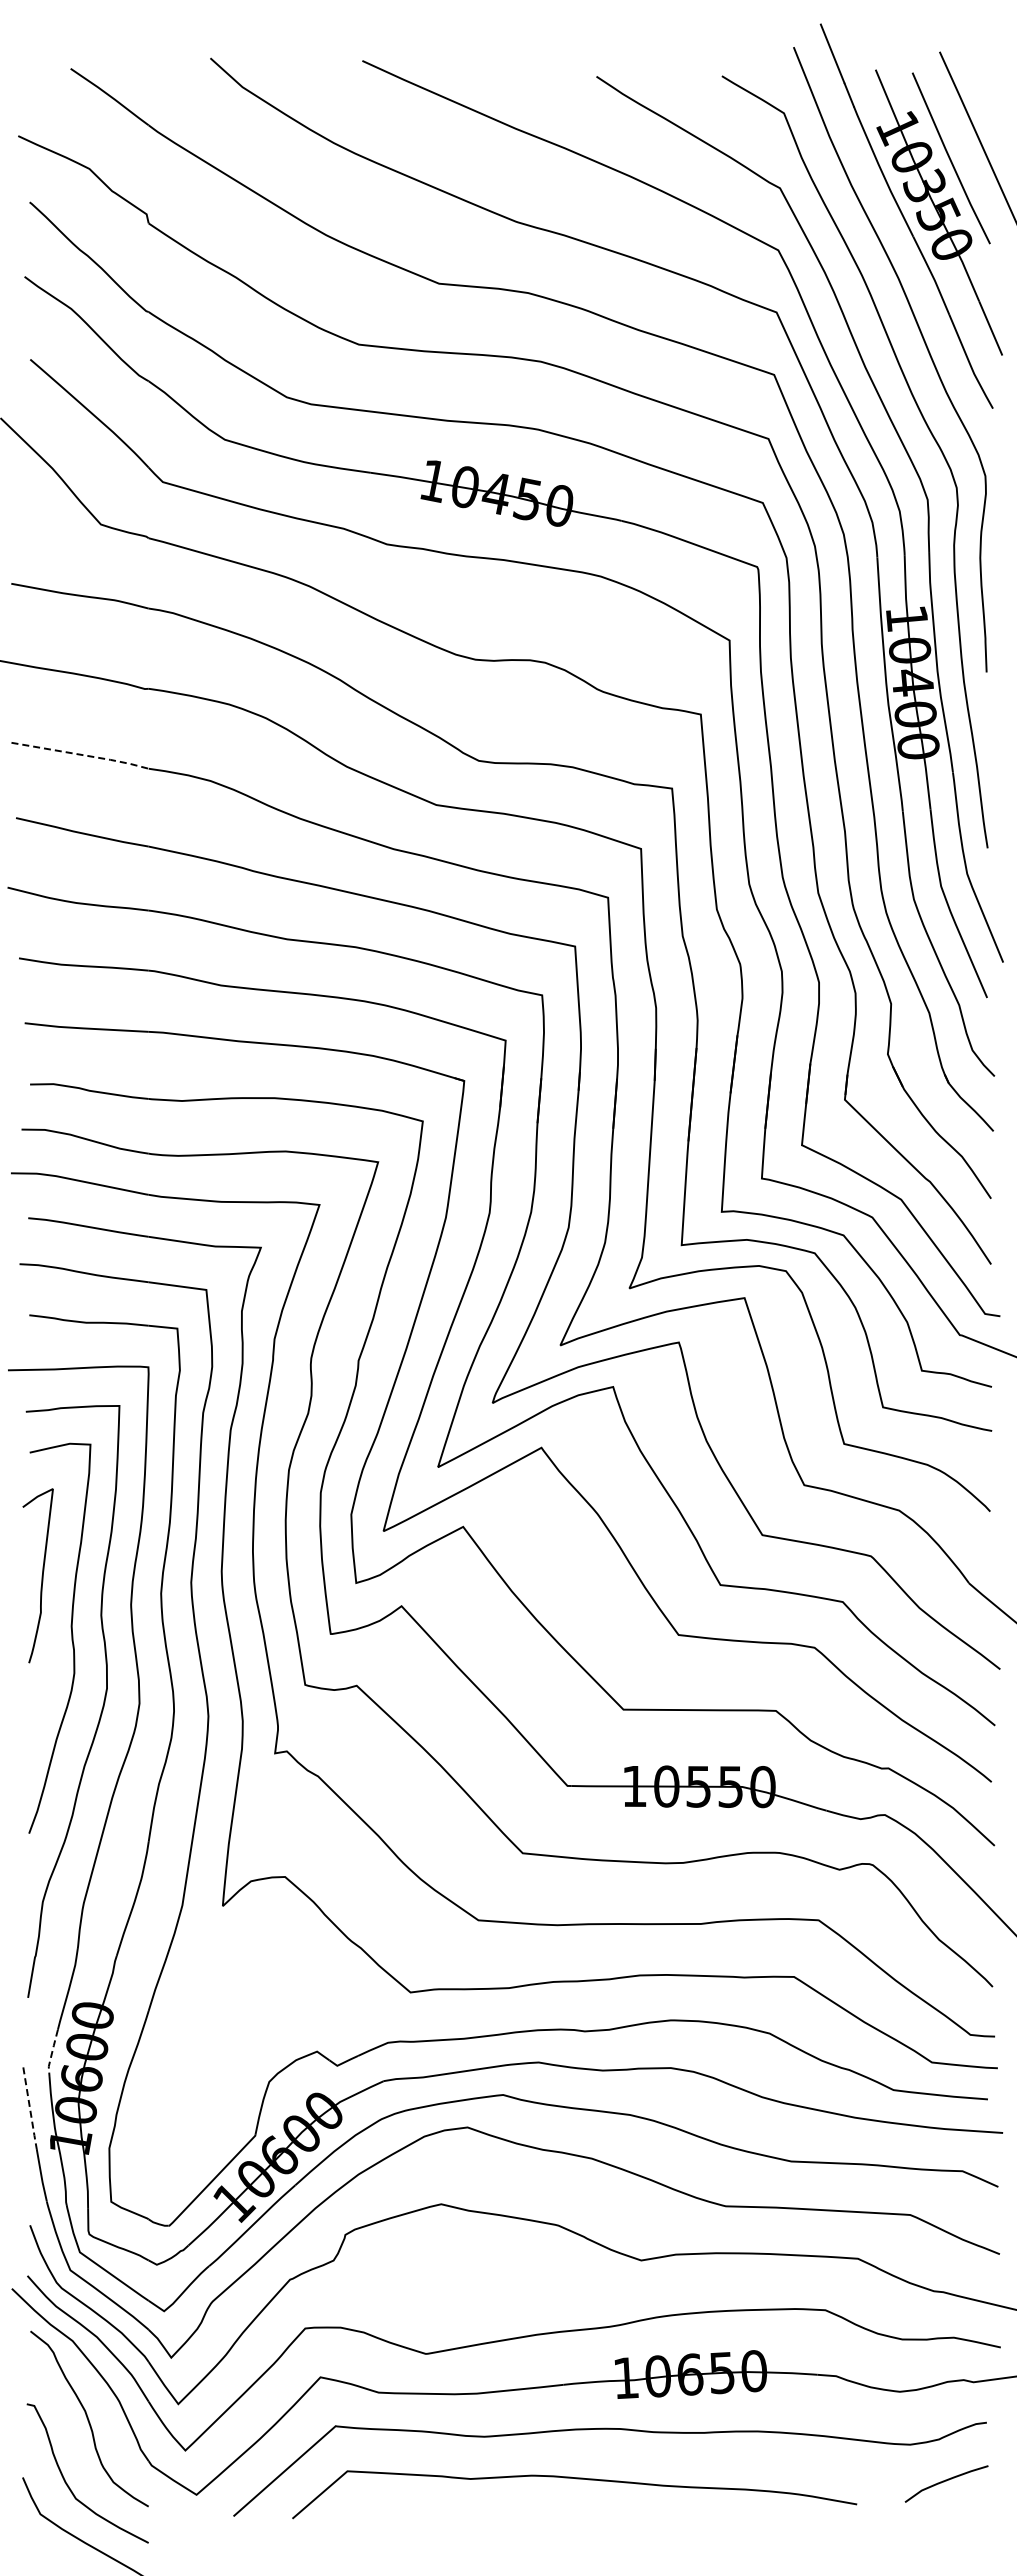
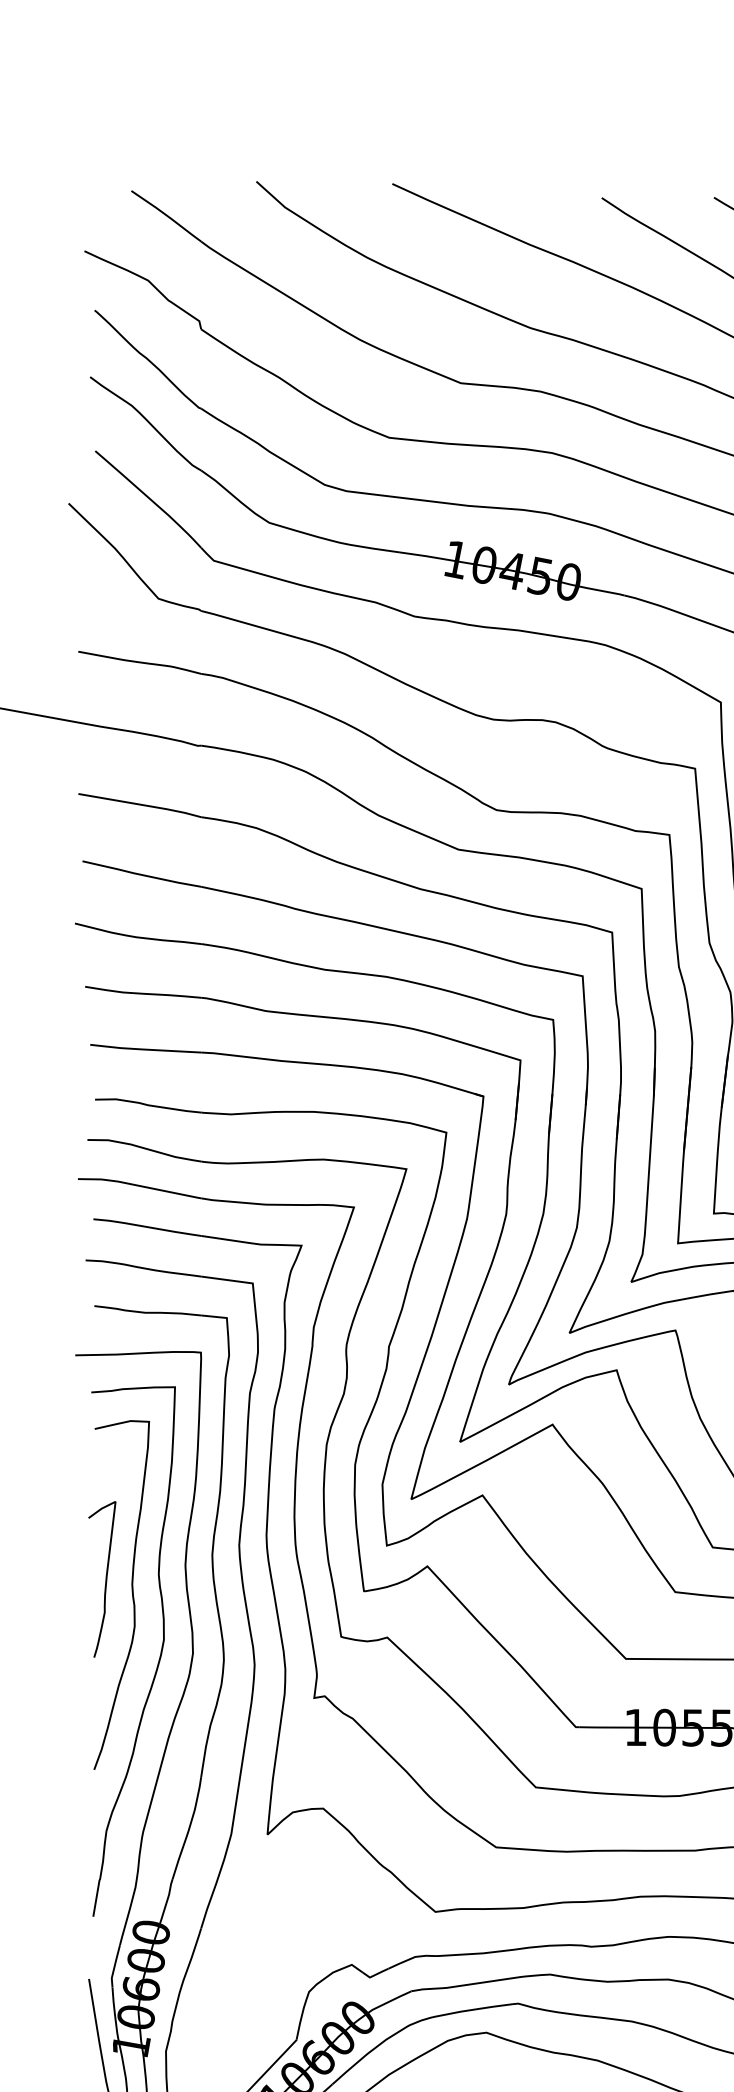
line: (82, 754) -> (141, 804), dashed -> solid
curve: (41, 1575) -> (105, 1579), moved
line: (51, 2053) -> (114, 1966), dashed -> solid
line: (30, 2109) -> (95, 2016), dashed -> solid

